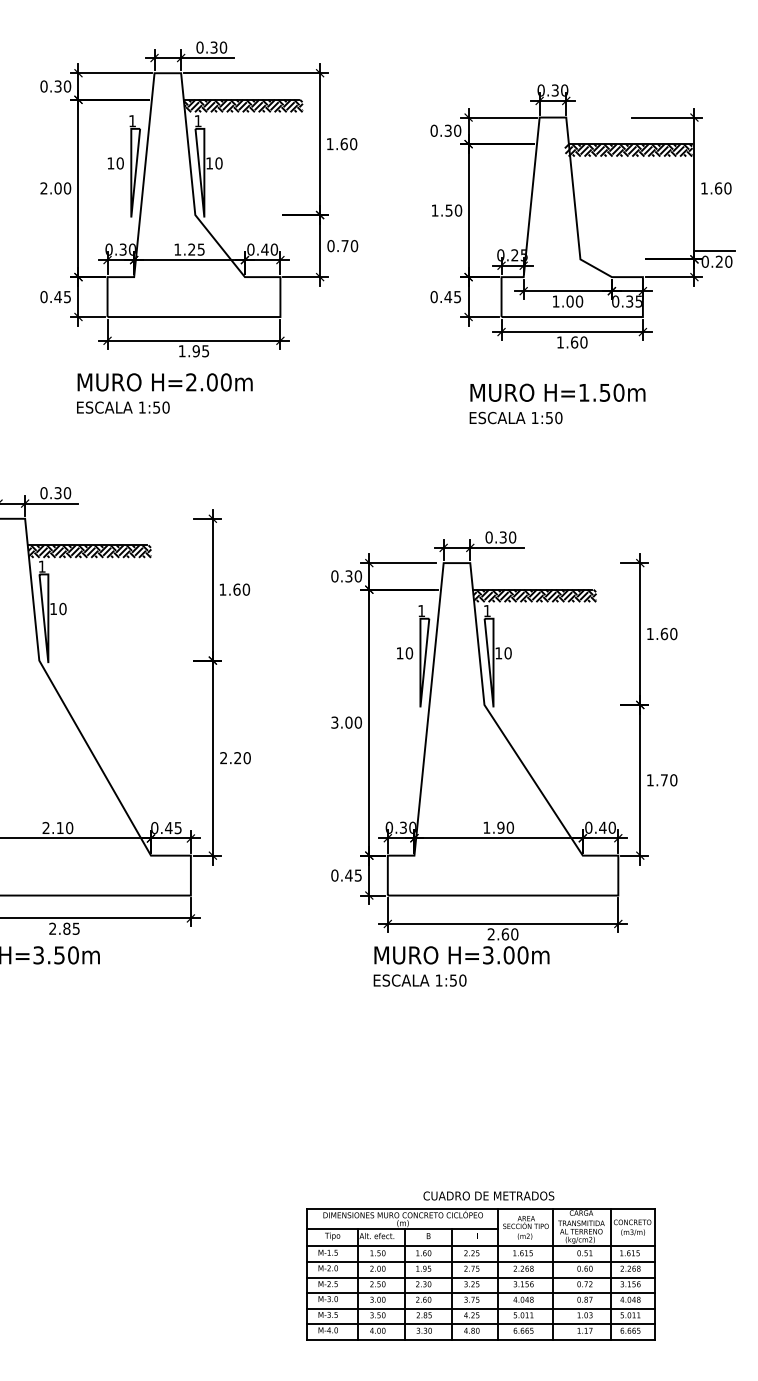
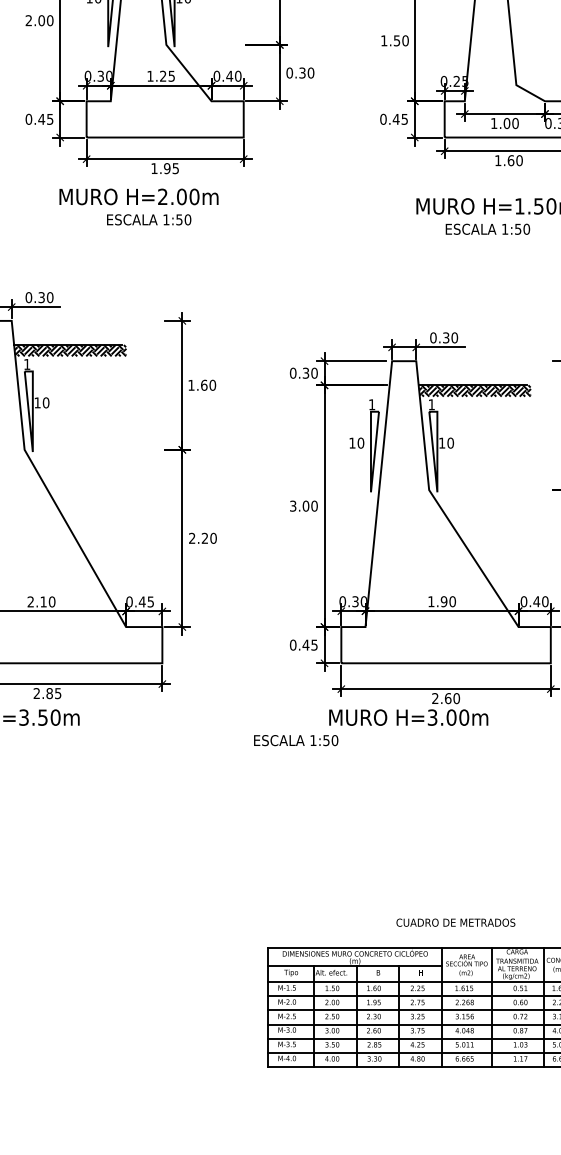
text: (344, 246) -> (301, 73), 0.70 -> 0.30
text: (123, 407) -> (149, 219), moved
text: (515, 417) -> (487, 228), moved
text: (419, 980) -> (295, 740), moved
text: (488, 1195) -> (455, 922), moved

